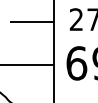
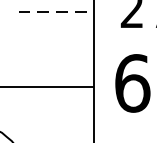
line: (32, 21) -> (57, 12), solid -> dashed

